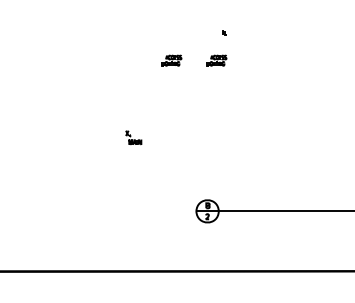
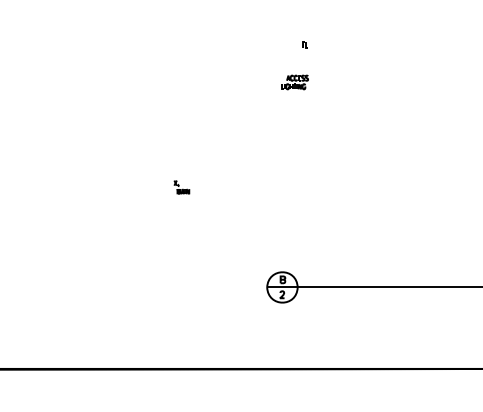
part: (171, 60) -> (233, 82), removed
part: (133, 137) -> (181, 186), size x0.71

